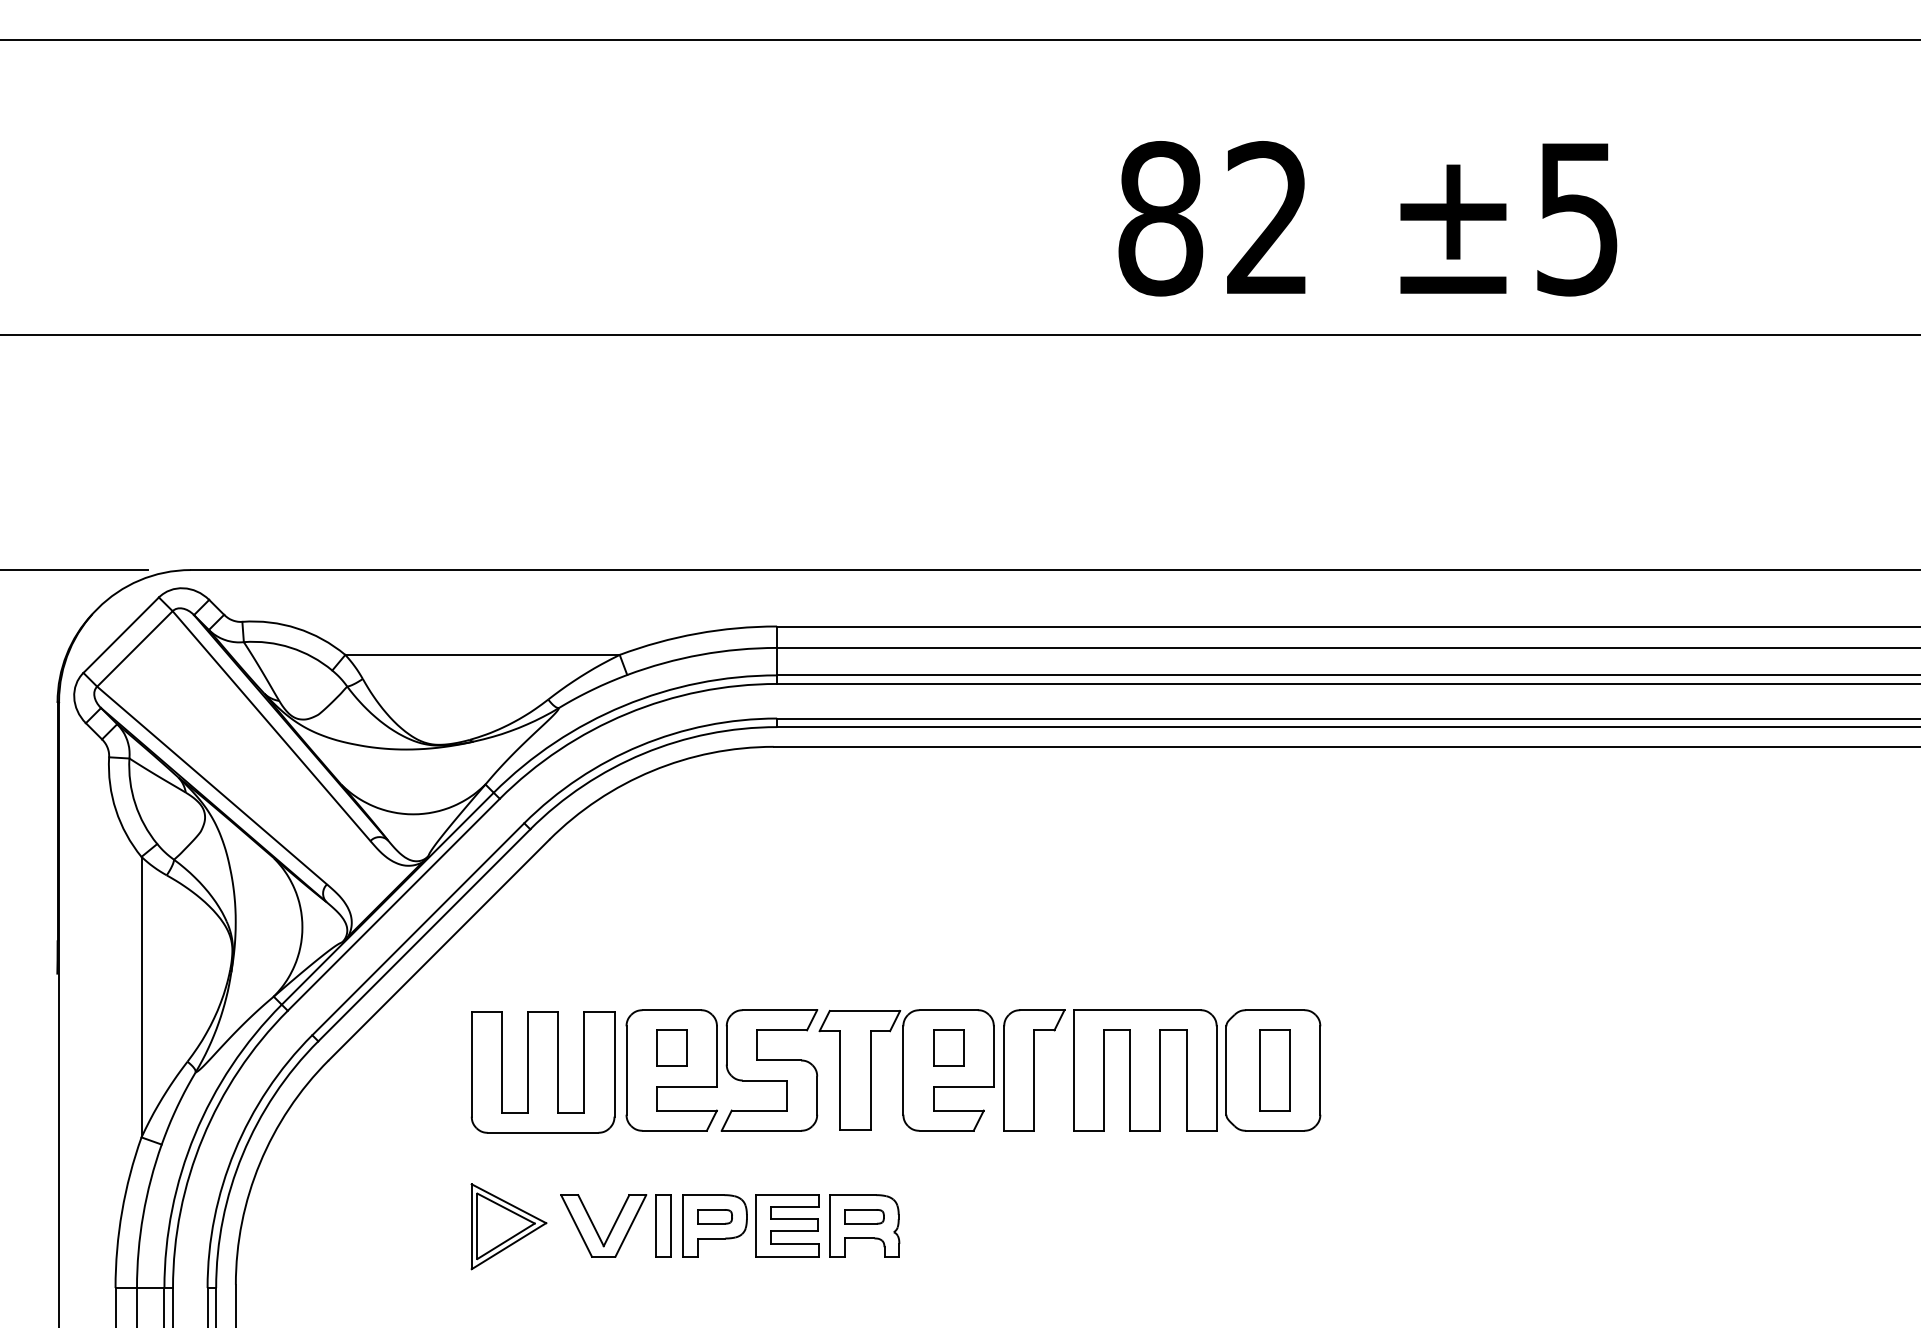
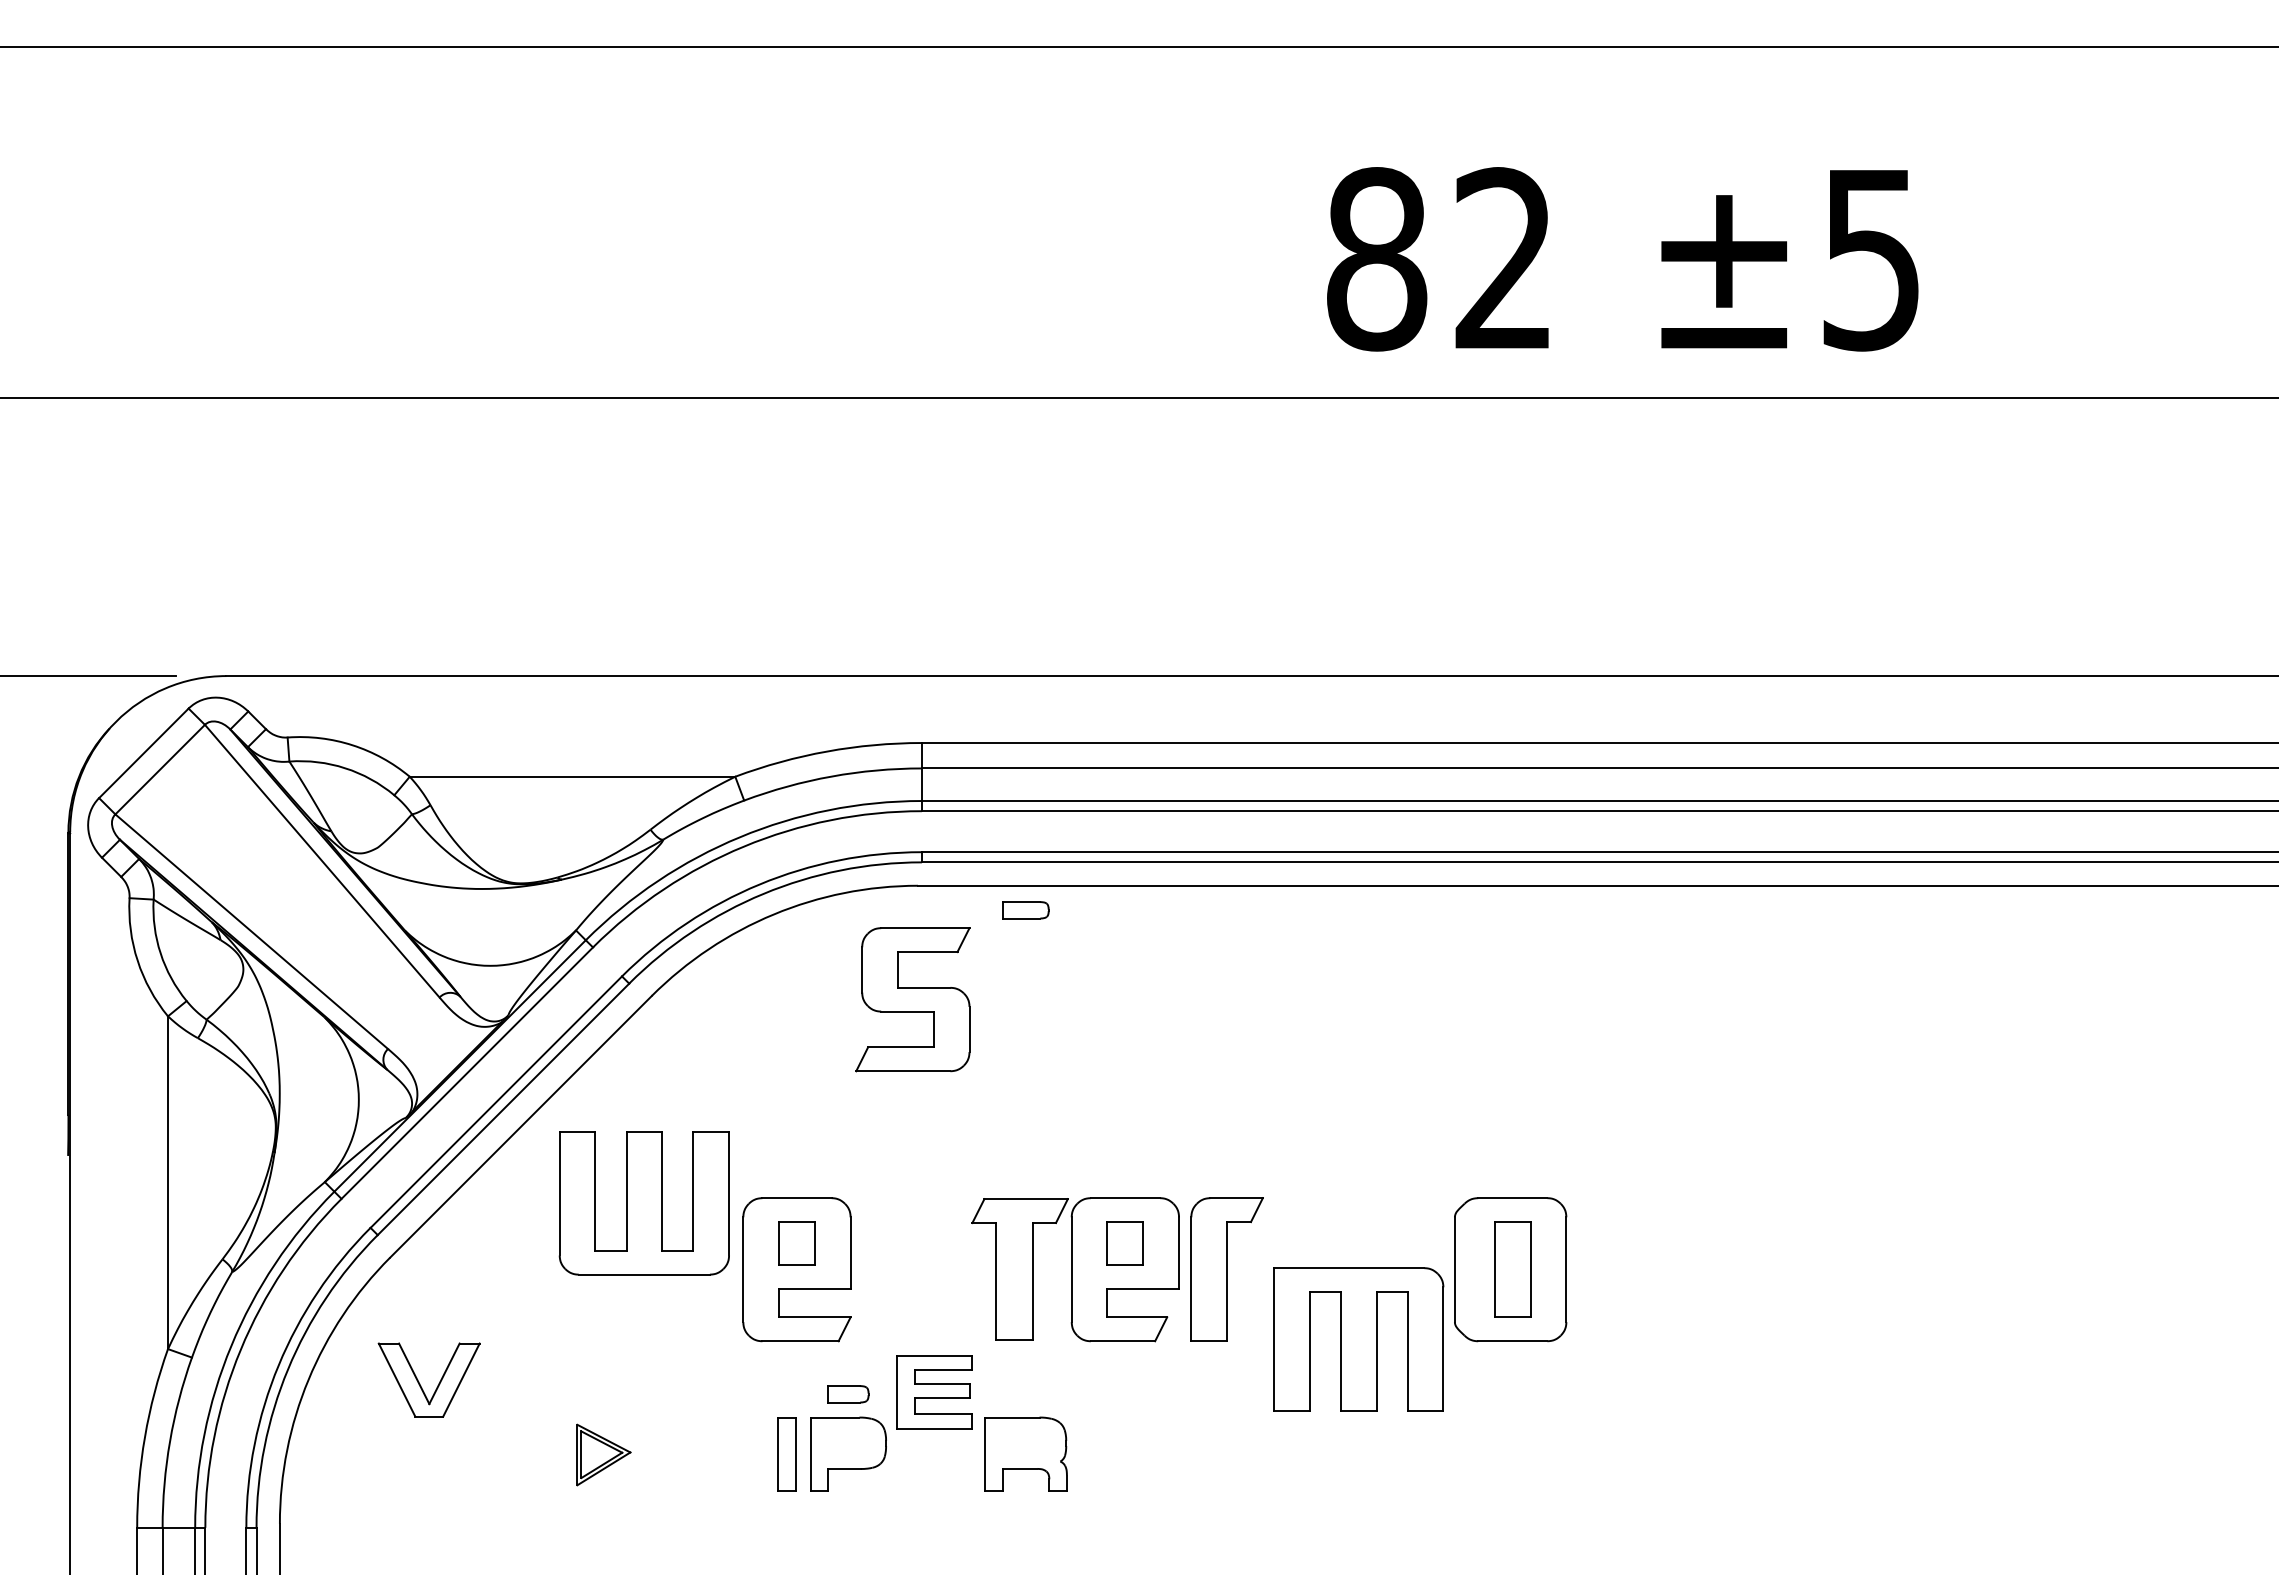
part: (769, 1070) -> (912, 999), moved
part: (1145, 1070) -> (1358, 1339), moved
part: (542, 1072) -> (643, 1203), moved
part: (715, 1217) -> (848, 1394), moved
part: (864, 1217) -> (1025, 910), moved
part: (508, 1226) -> (603, 1454), size x0.6
part: (787, 1226) -> (934, 1392), moved
part: (596, 1228) -> (420, 1383), moved

